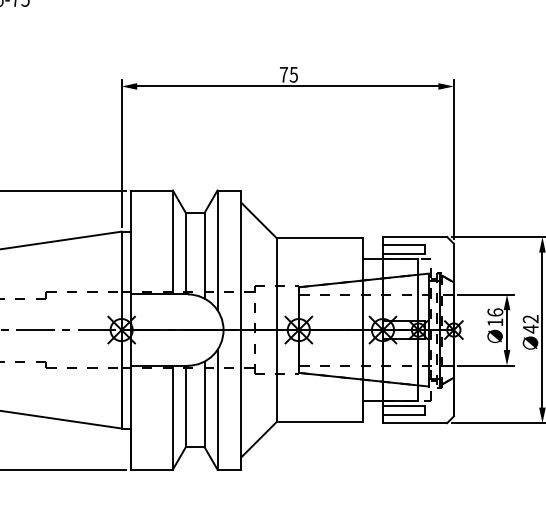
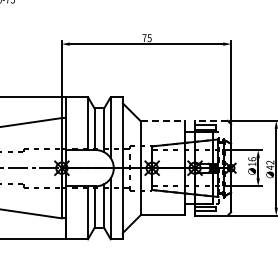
line: (413, 236) -> (210, 120), solid -> dashed
line: (321, 238) -> (163, 121), solid -> dashed

